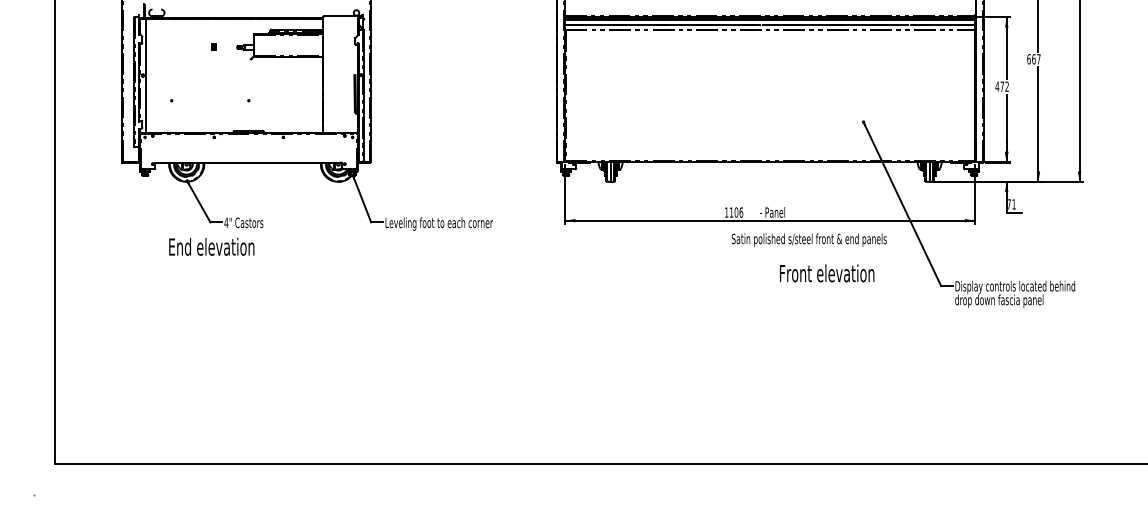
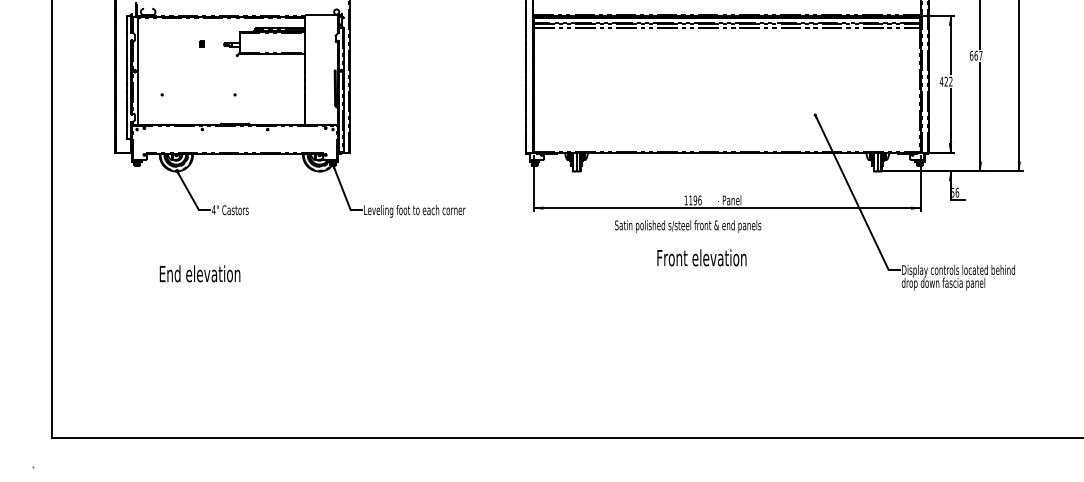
text: (1001, 86) -> (945, 81), 472 -> 422
text: (1012, 204) -> (955, 192), 71 -> 56
text: (735, 213) -> (694, 201), 1106 -> 1196
text: (809, 240) -> (688, 226), moved
text: (211, 246) -> (199, 273), moved
text: (826, 272) -> (701, 257), moved

